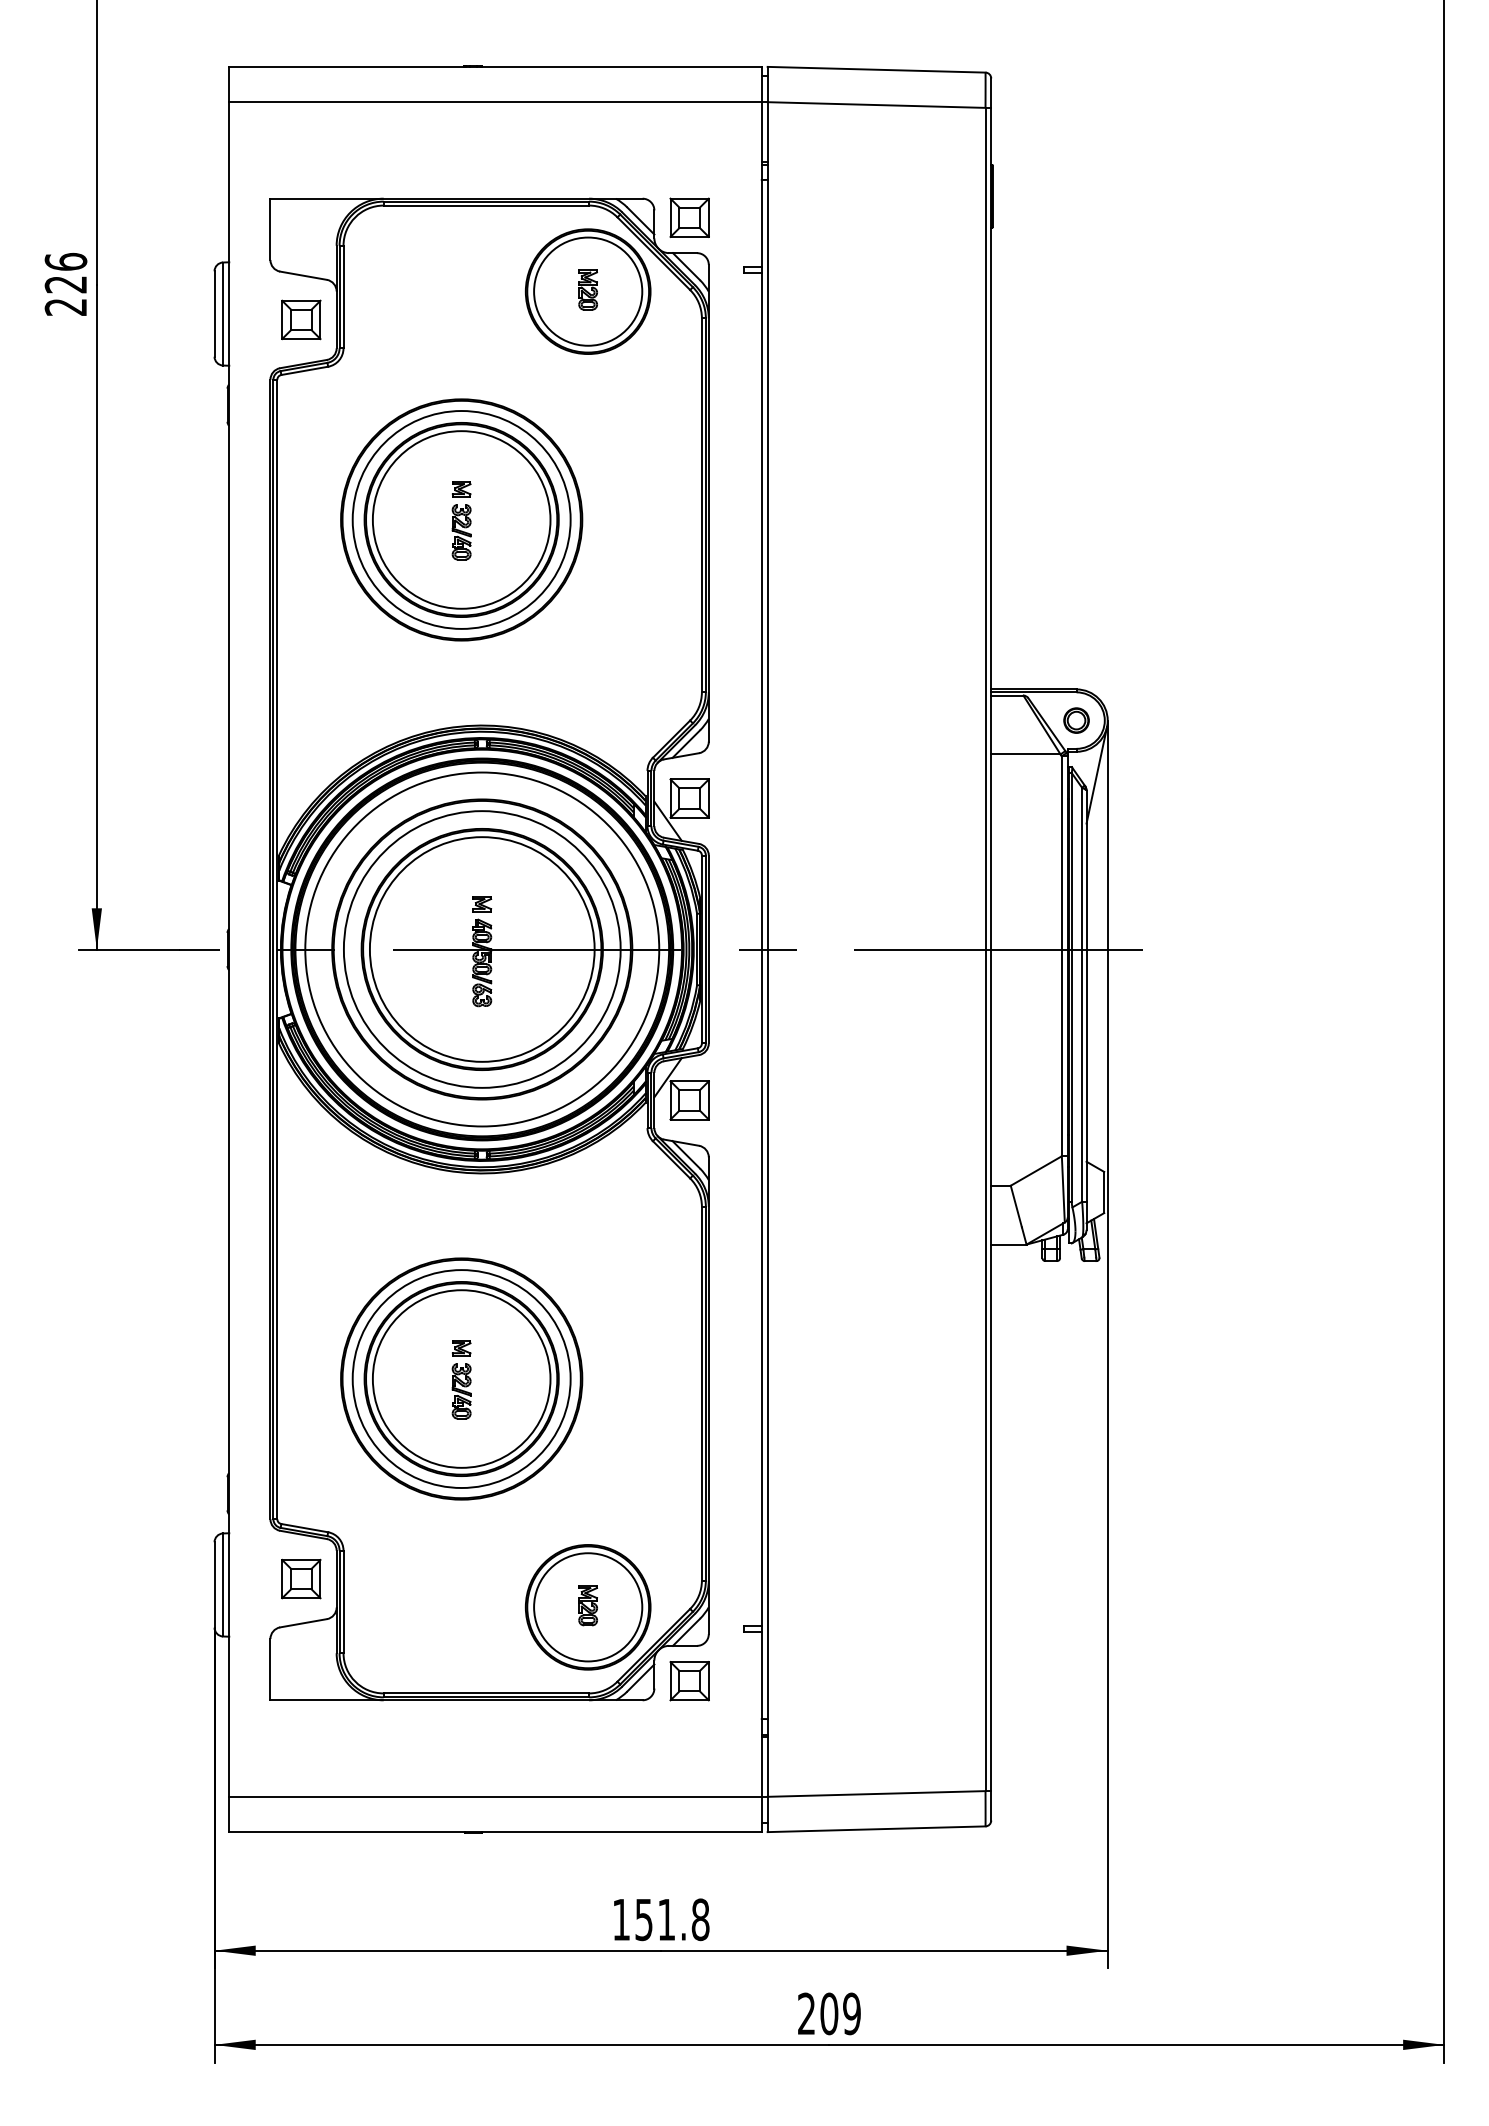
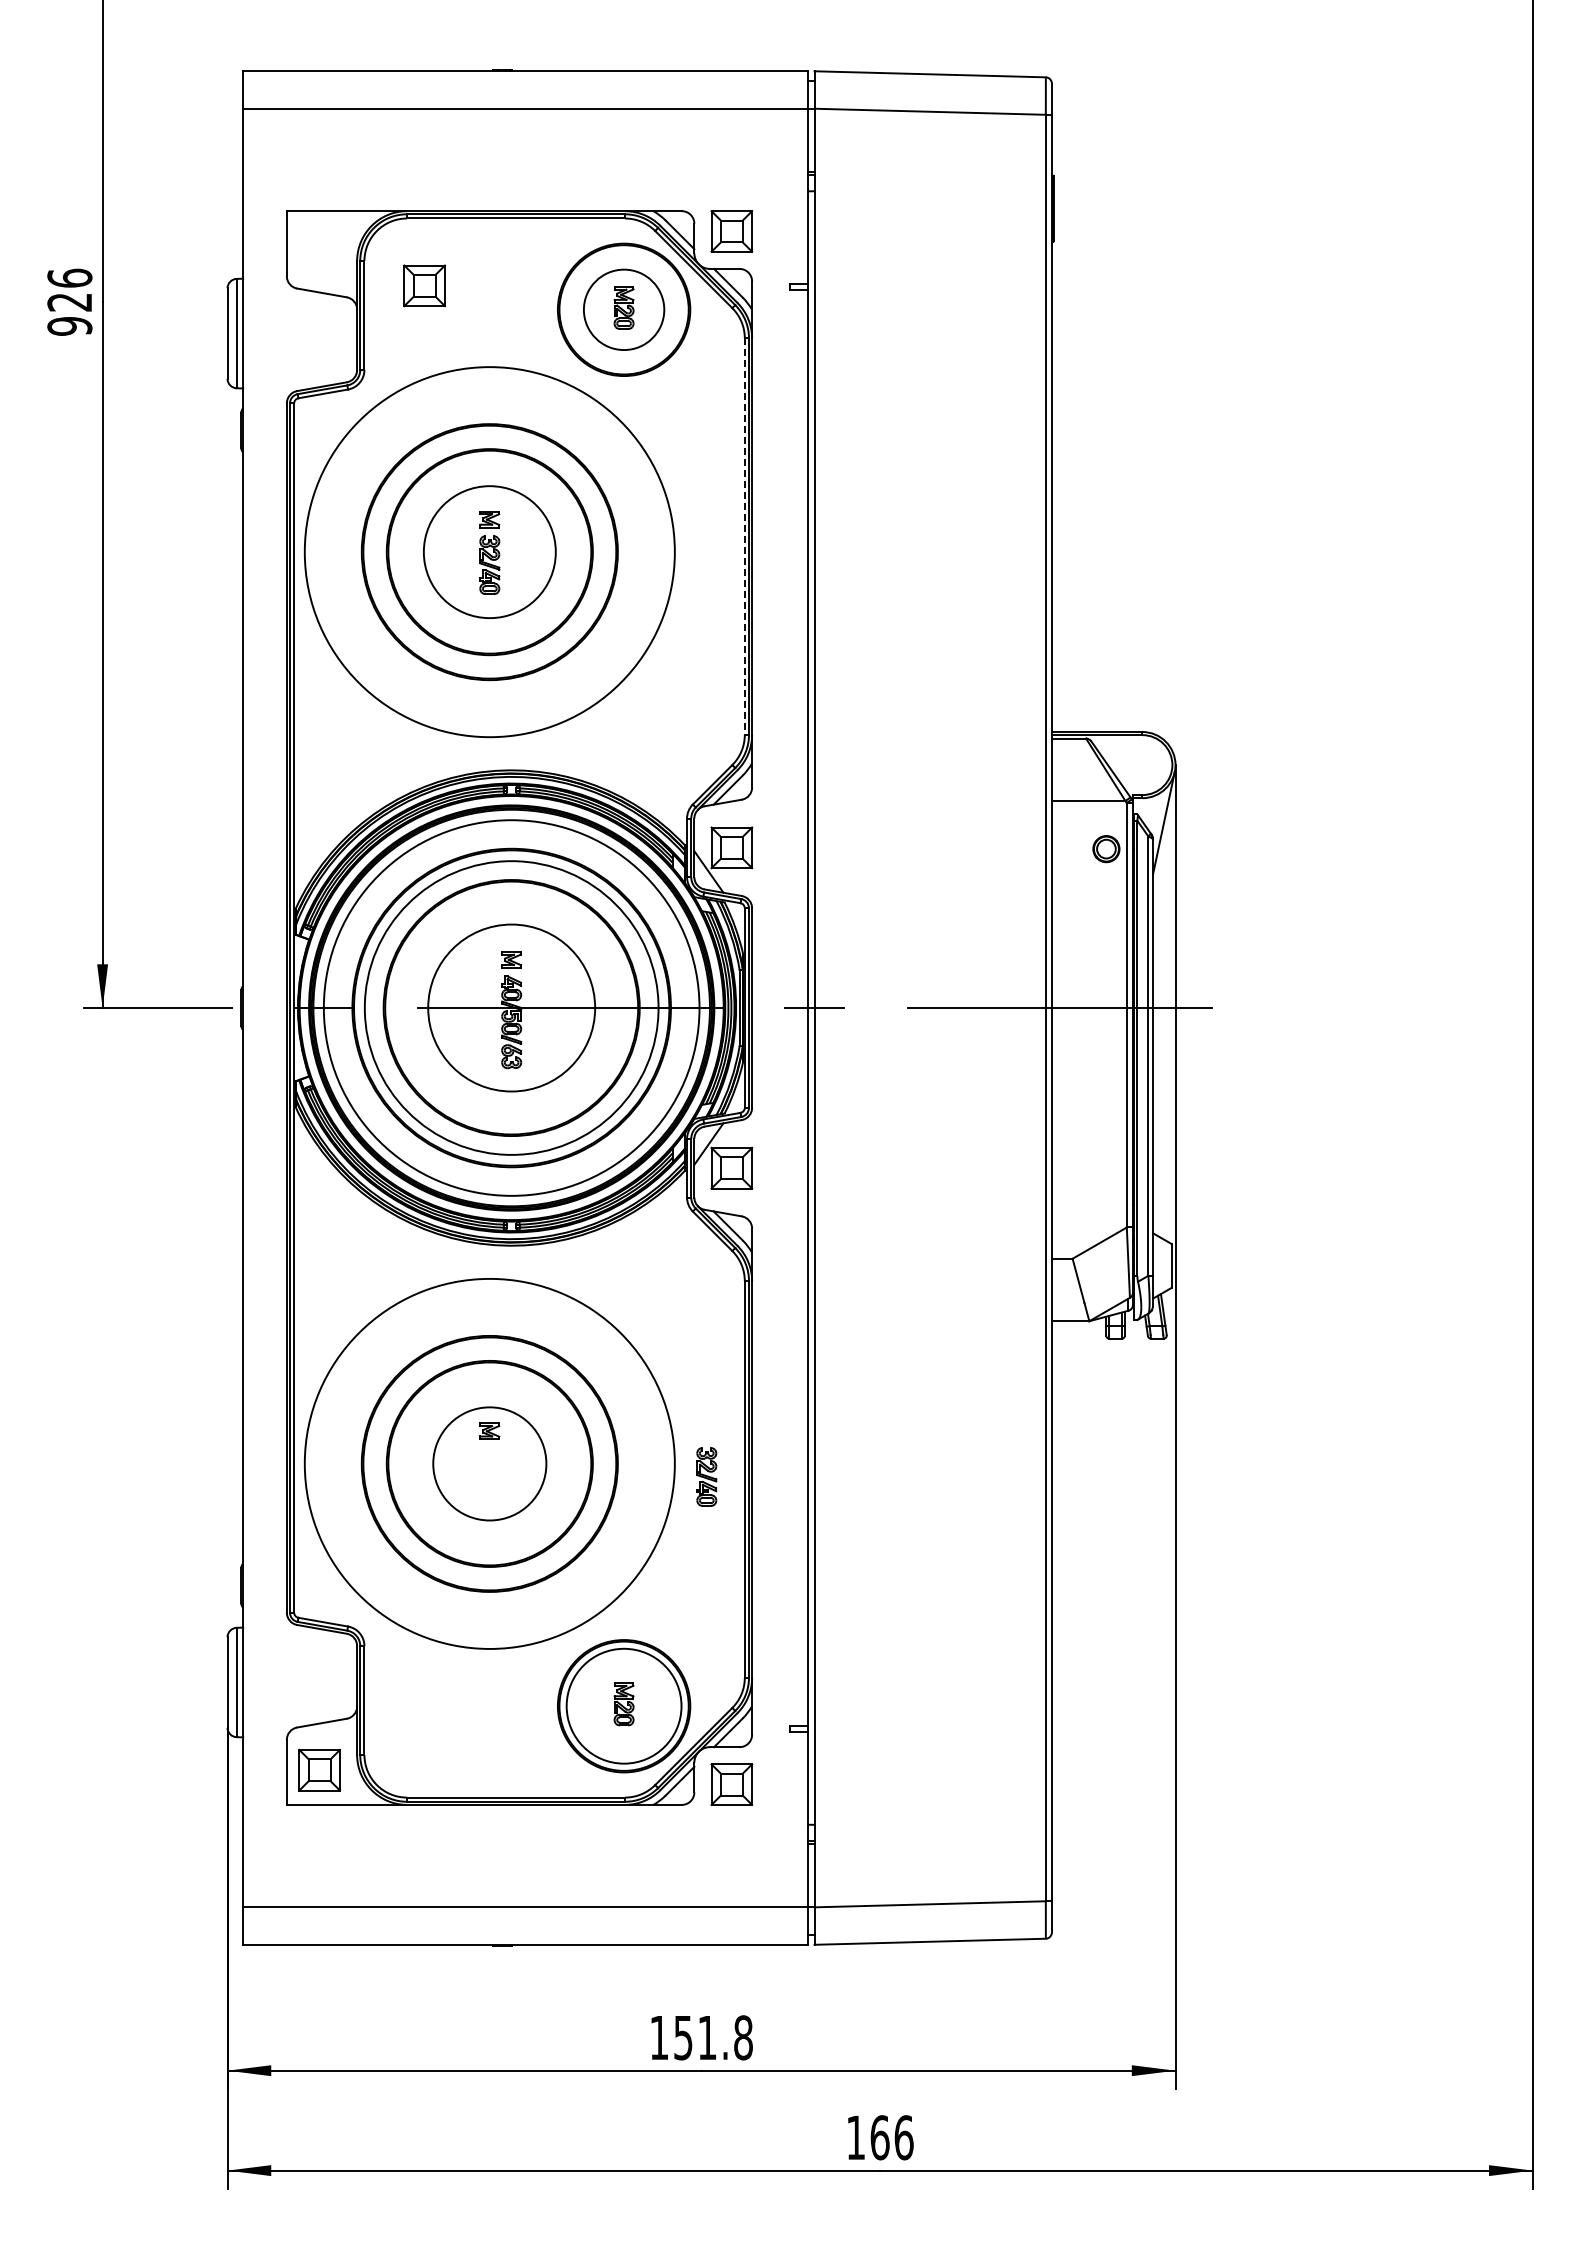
circle: (587, 291) -> (623, 309), size x0.7
text: (65, 307) -> (69, 326), 226 -> 926
part: (301, 319) -> (424, 285), moved
line: (701, 506) -> (744, 537), solid -> dashed
circle: (461, 519) -> (489, 551), size x0.7
circle: (461, 519) -> (489, 551), size x1.6
part: (1076, 720) -> (1106, 849), moved
circle: (482, 948) -> (511, 1007), size x0.7
circle: (461, 1378) -> (489, 1463), size x0.6
circle: (461, 1378) -> (489, 1463), size x1.6
part: (461, 1390) -> (706, 1476), moved
part: (301, 1578) -> (319, 1769), moved
text: (828, 2013) -> (879, 2137), 209 -> 166

